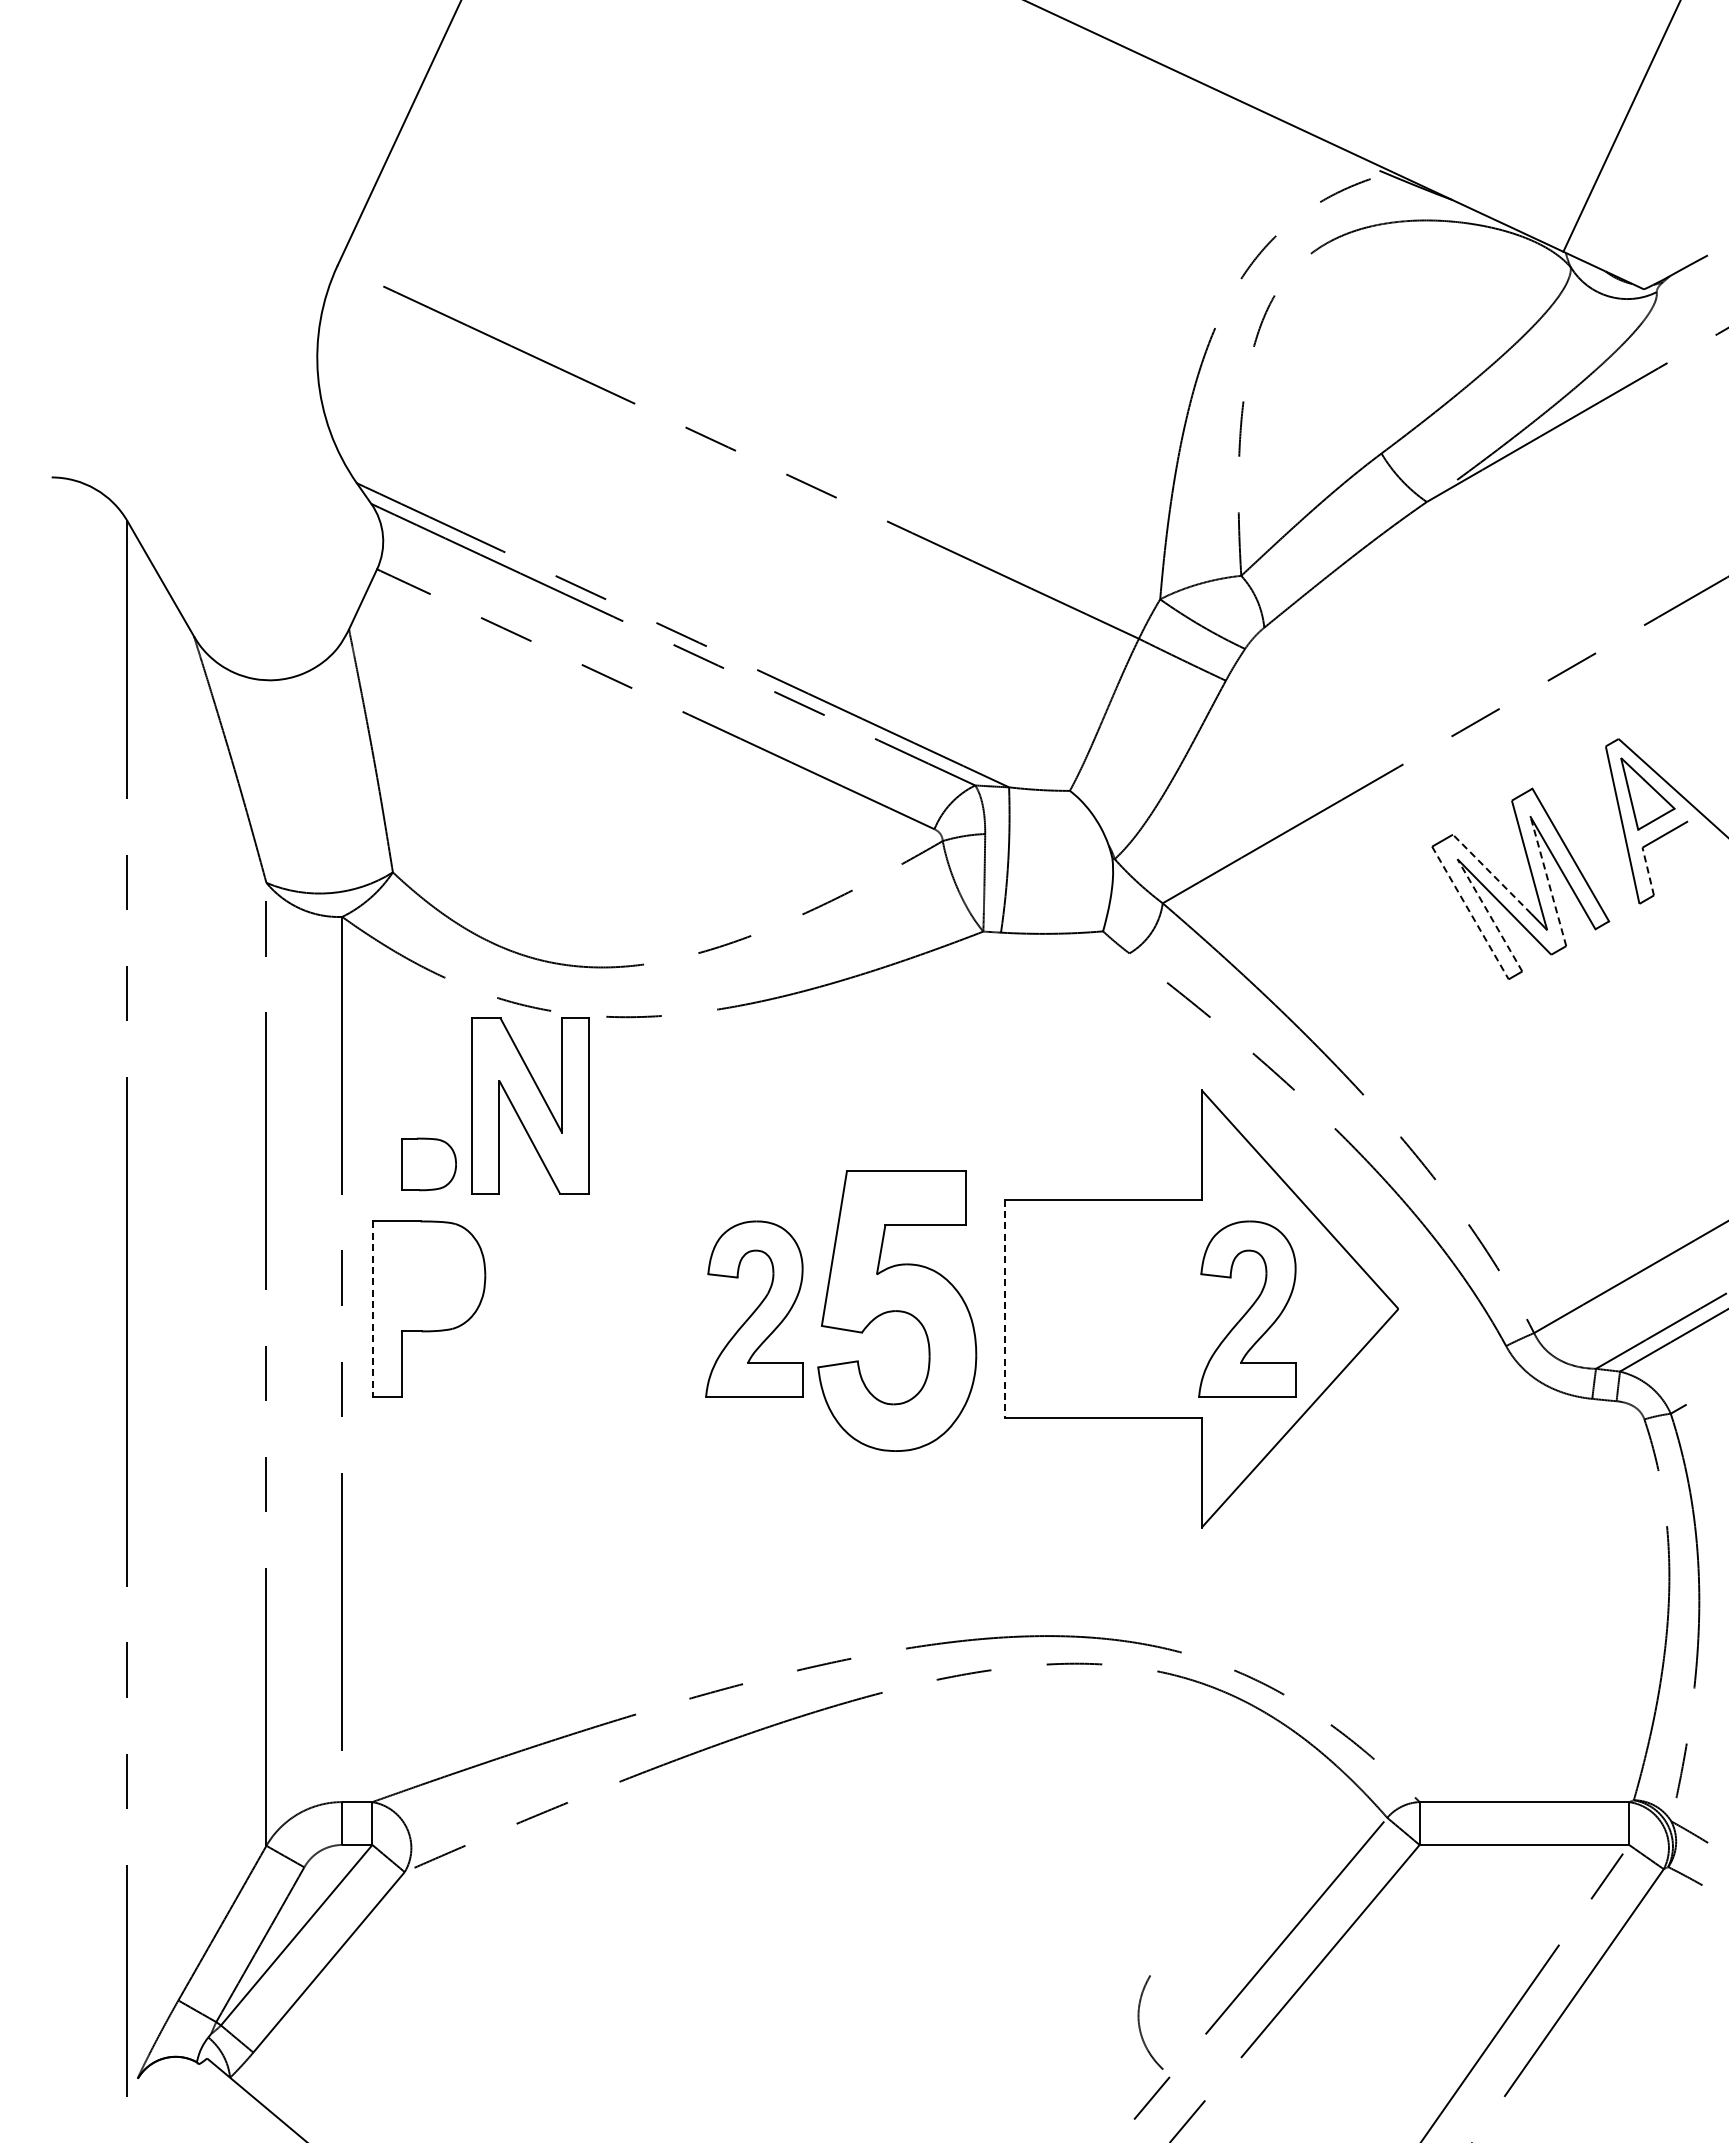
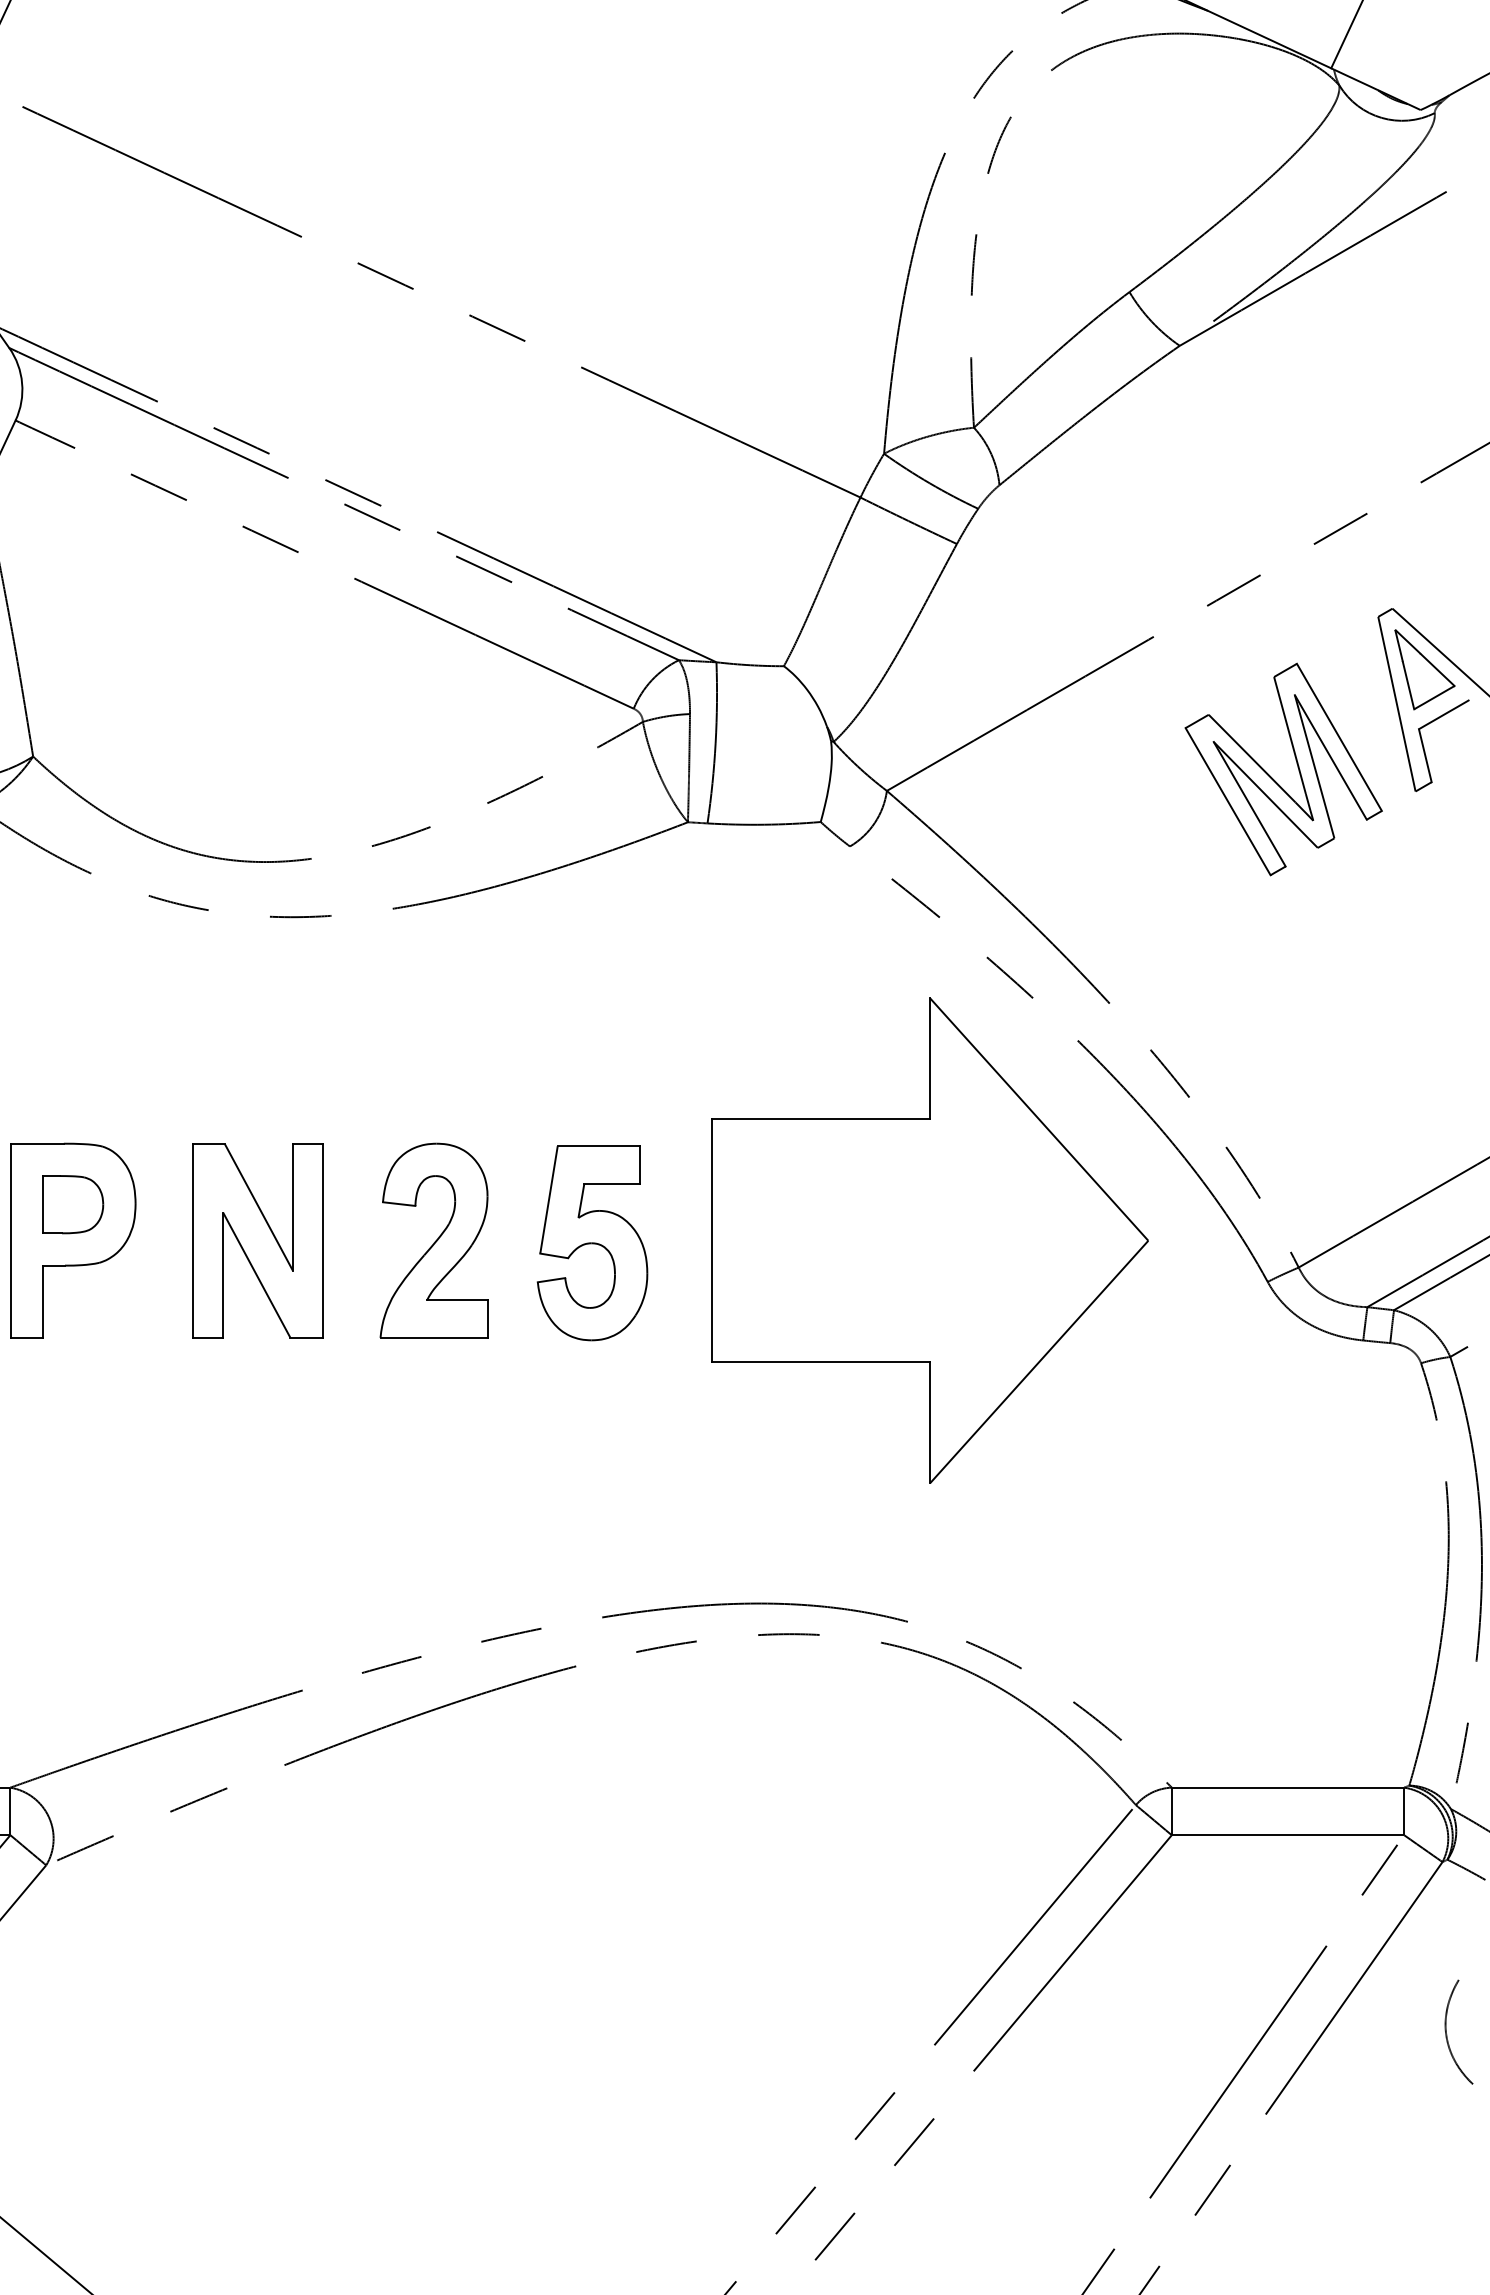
line: (1648, 871) -> (1425, 755), dashed -> solid
line: (1491, 873) -> (1251, 757), dashed -> solid
line: (1548, 881) -> (1314, 766), dashed -> solid
line: (1470, 913) -> (1228, 802), dashed -> solid
line: (1489, 915) -> (1249, 804), dashed -> solid
part: (530, 1105) -> (257, 1240), moved
part: (428, 1164) -> (72, 1204), moved
line: (373, 1308) -> (11, 1240), dashed -> solid
part: (1247, 1308) -> (980, 1240), removed
line: (1004, 1309) -> (711, 1241), dashed -> solid
part: (897, 1311) -> (592, 1243), size x0.62
curve: (1140, 2025) -> (1447, 2035), moved

